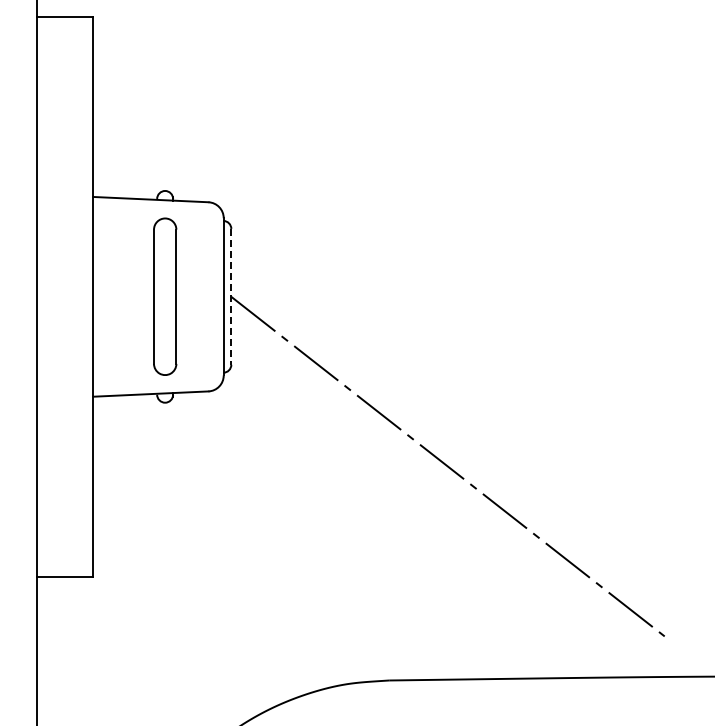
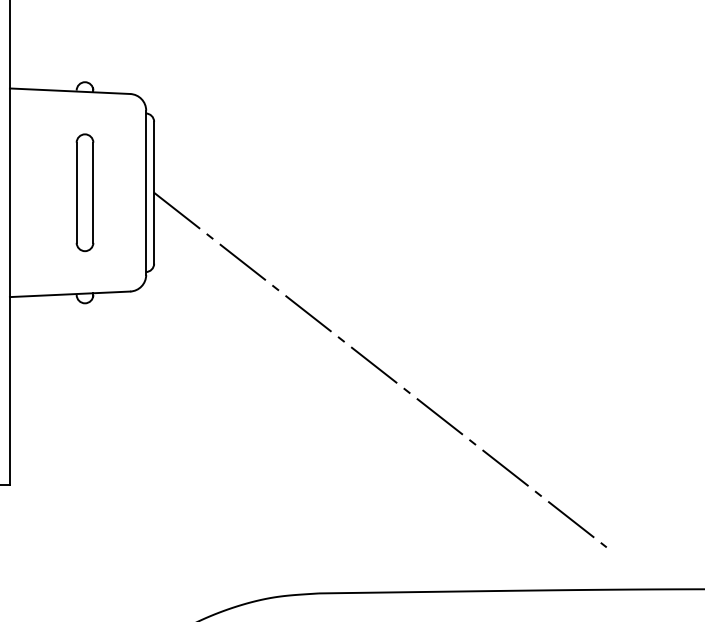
part: (164, 296) -> (84, 192), size x0.71
line: (231, 296) -> (154, 192), dashed -> solid

